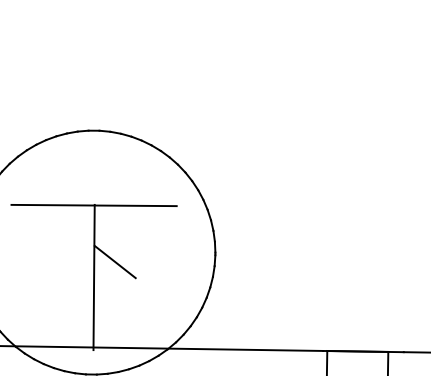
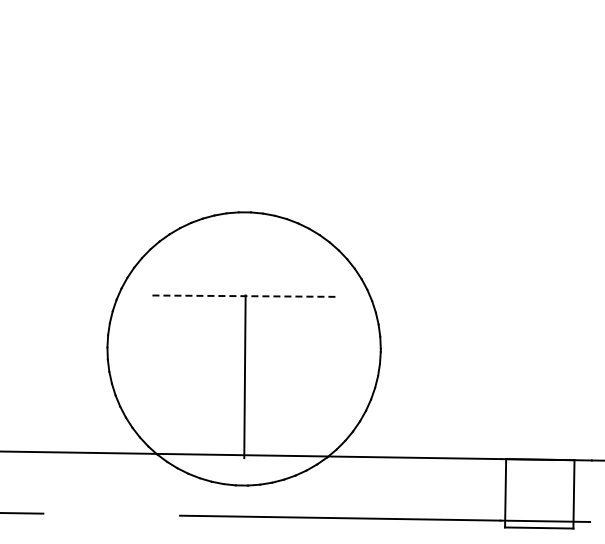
line: (93, 205) -> (244, 296), solid -> dashed
line: (115, 262) -> (268, 359), removed

